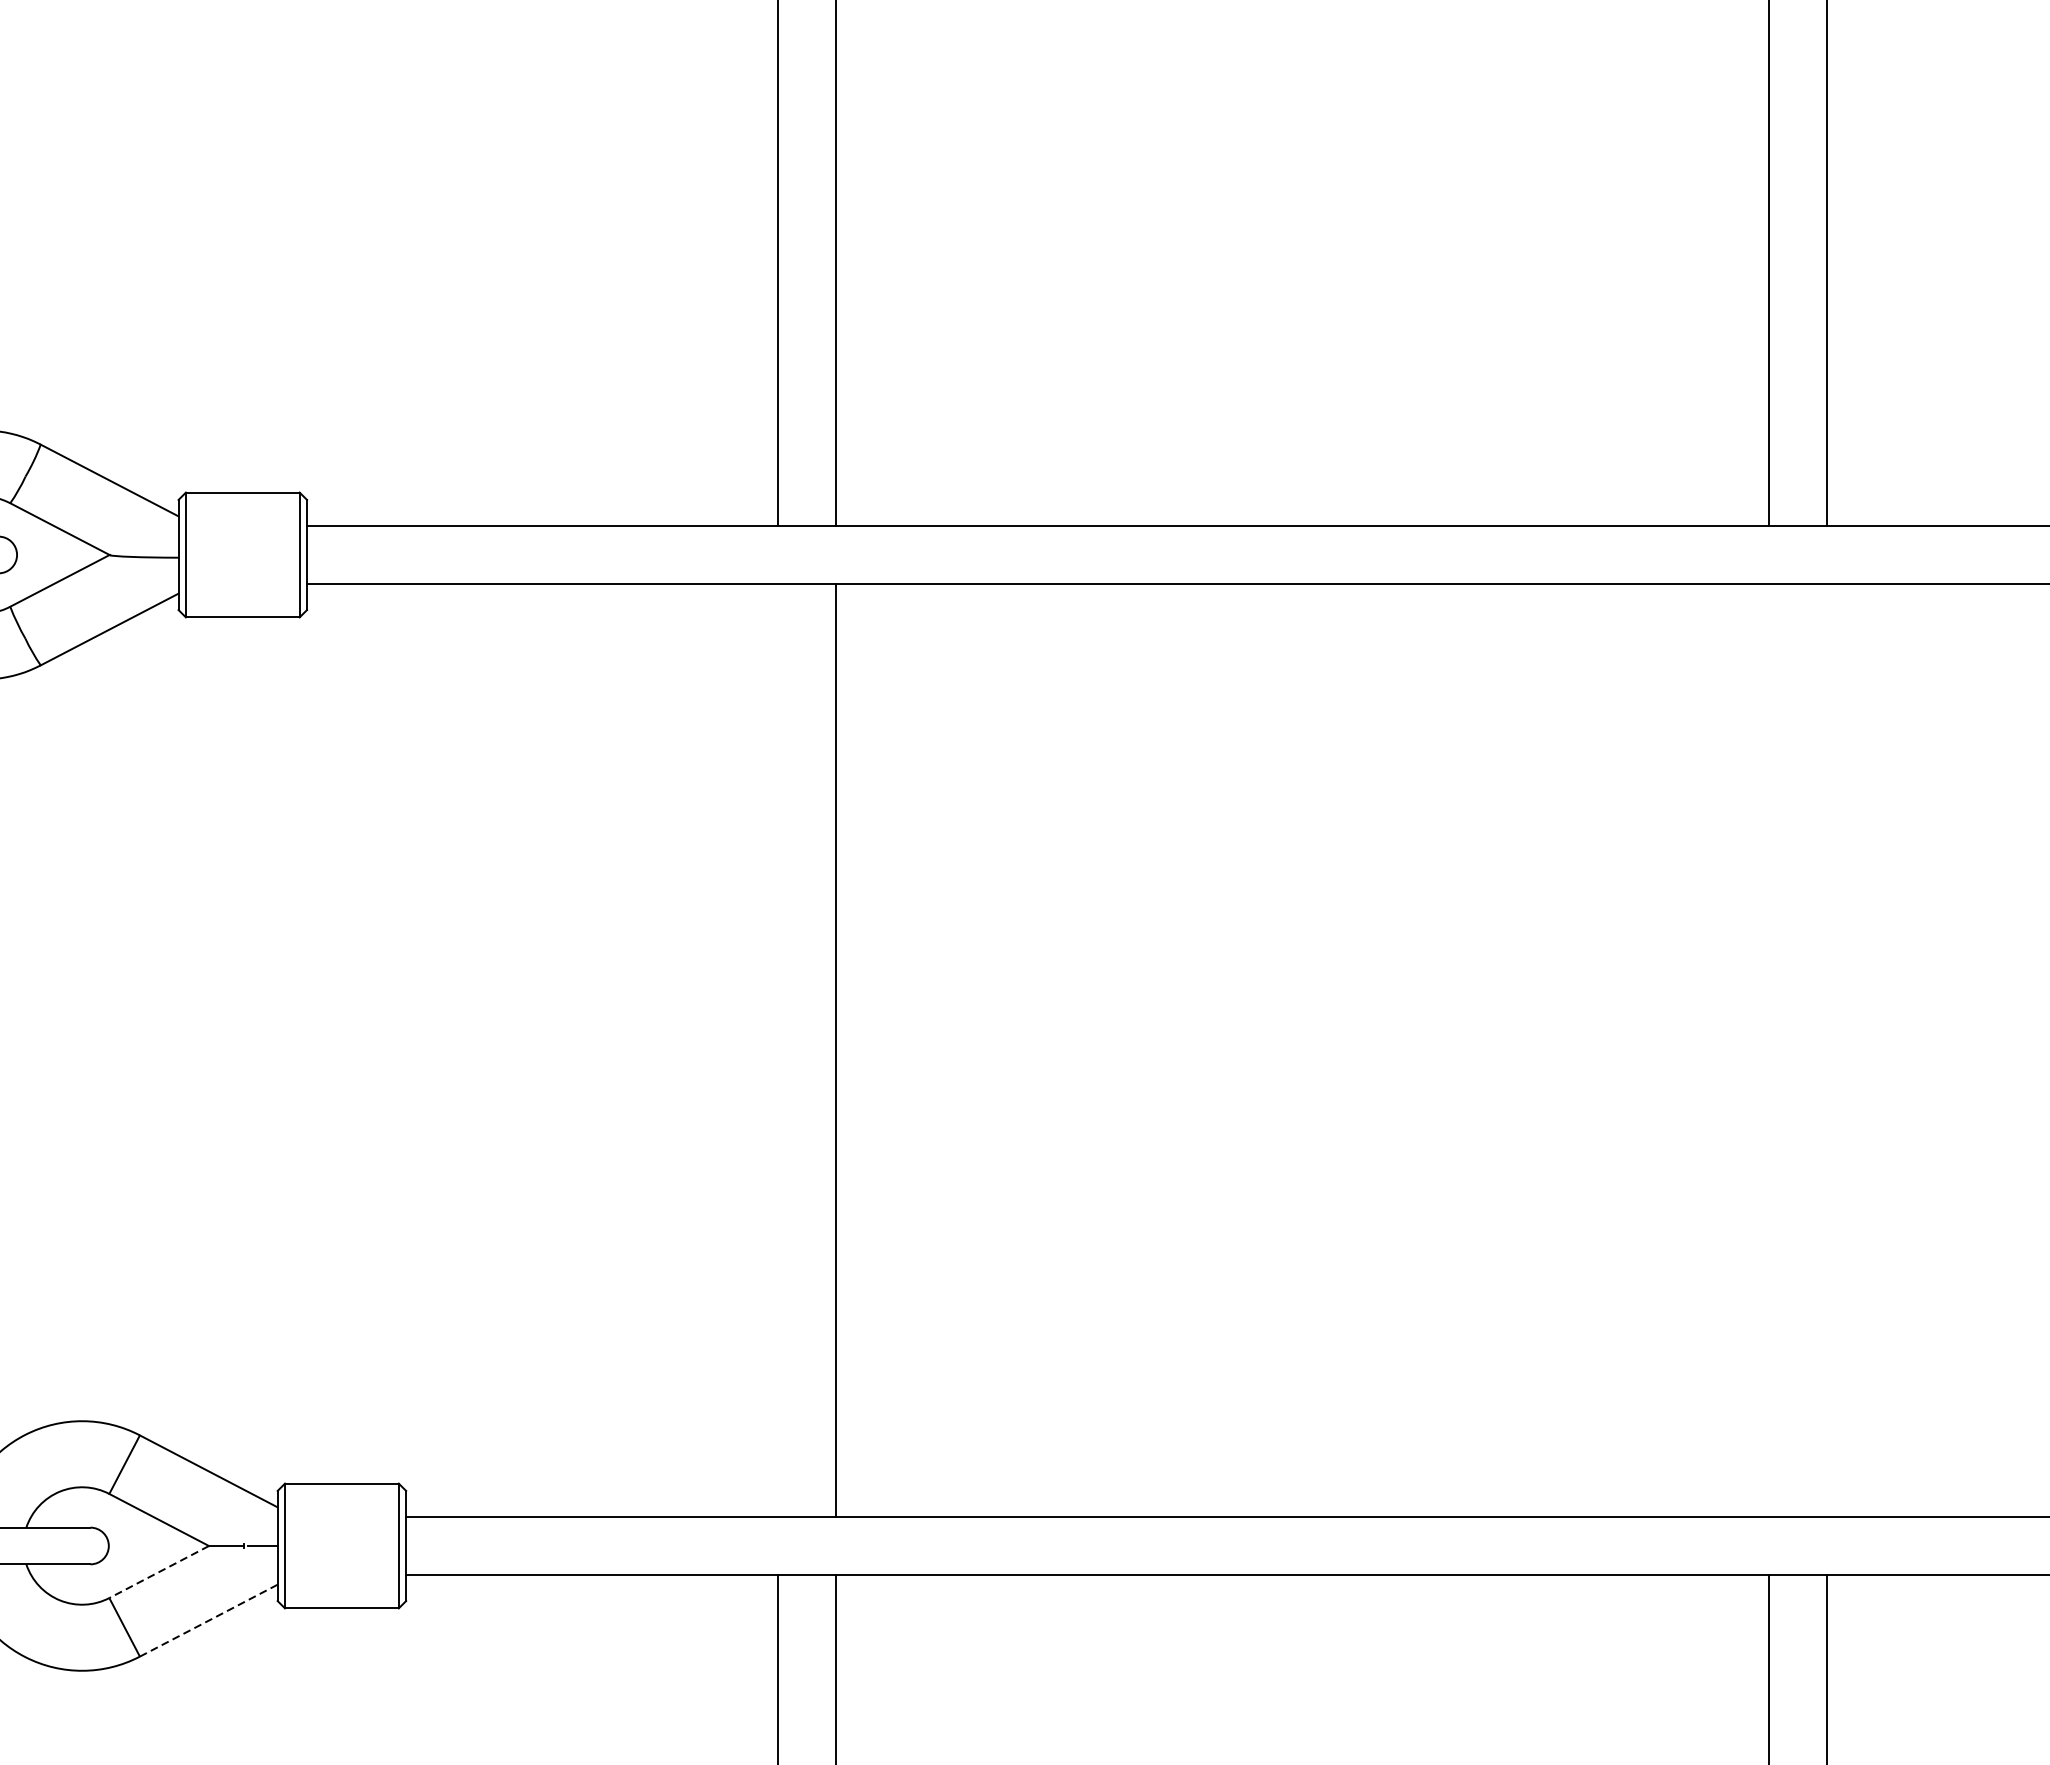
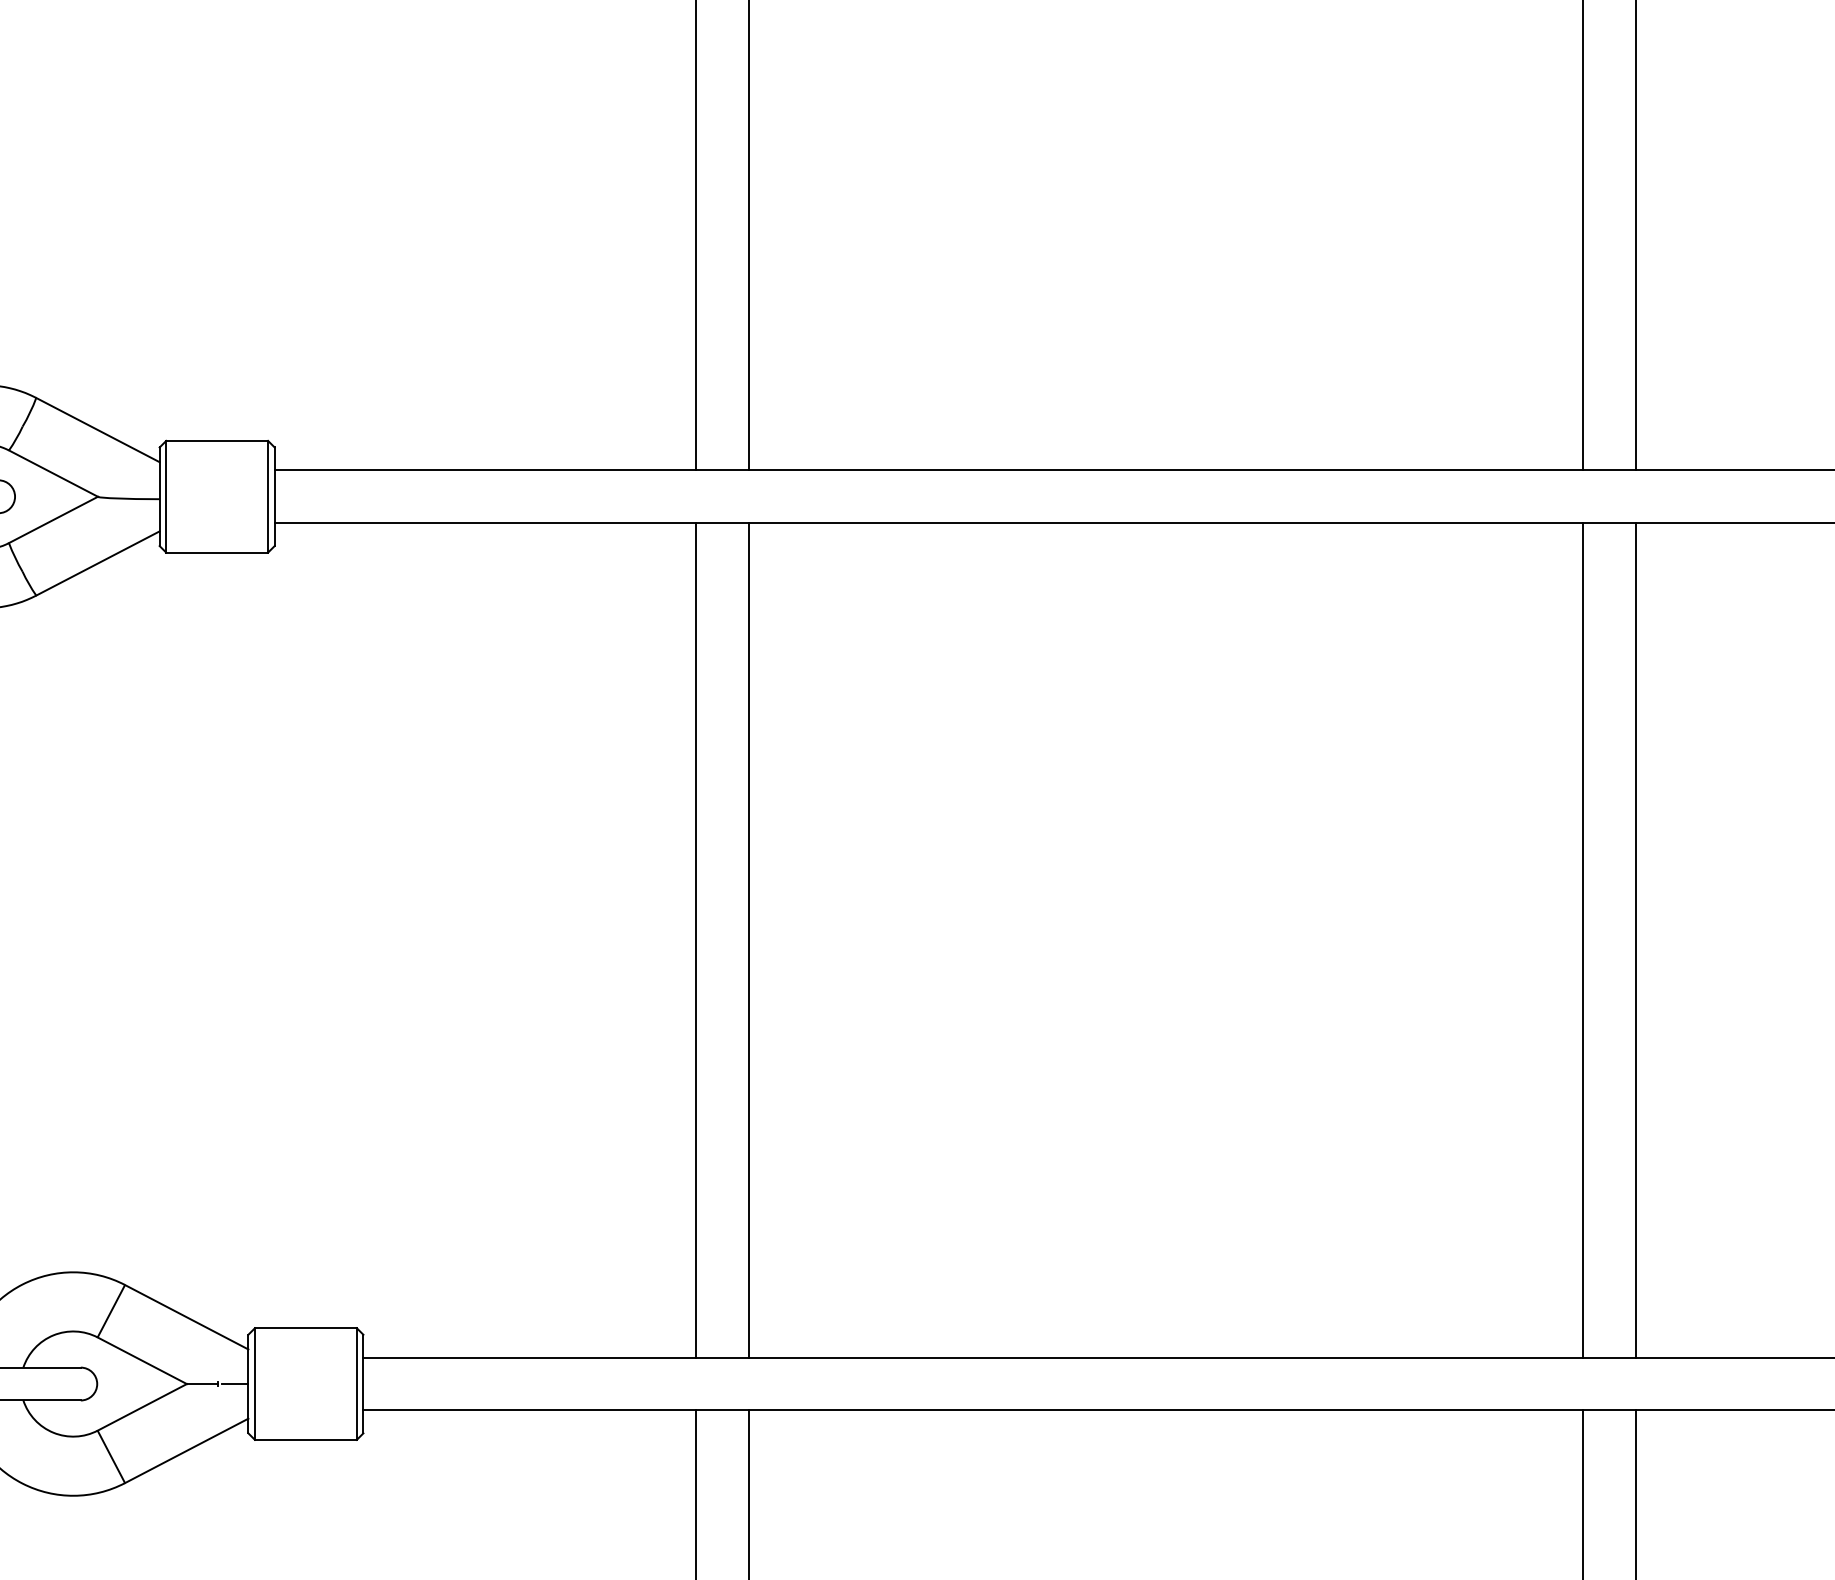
line: (778, 1050) -> (696, 940), added
line: (1768, 1050) -> (1583, 940), added
line: (1826, 1050) -> (1635, 940), added
line: (158, 1572) -> (141, 1407), dashed -> solid
line: (208, 1620) -> (186, 1450), dashed -> solid

